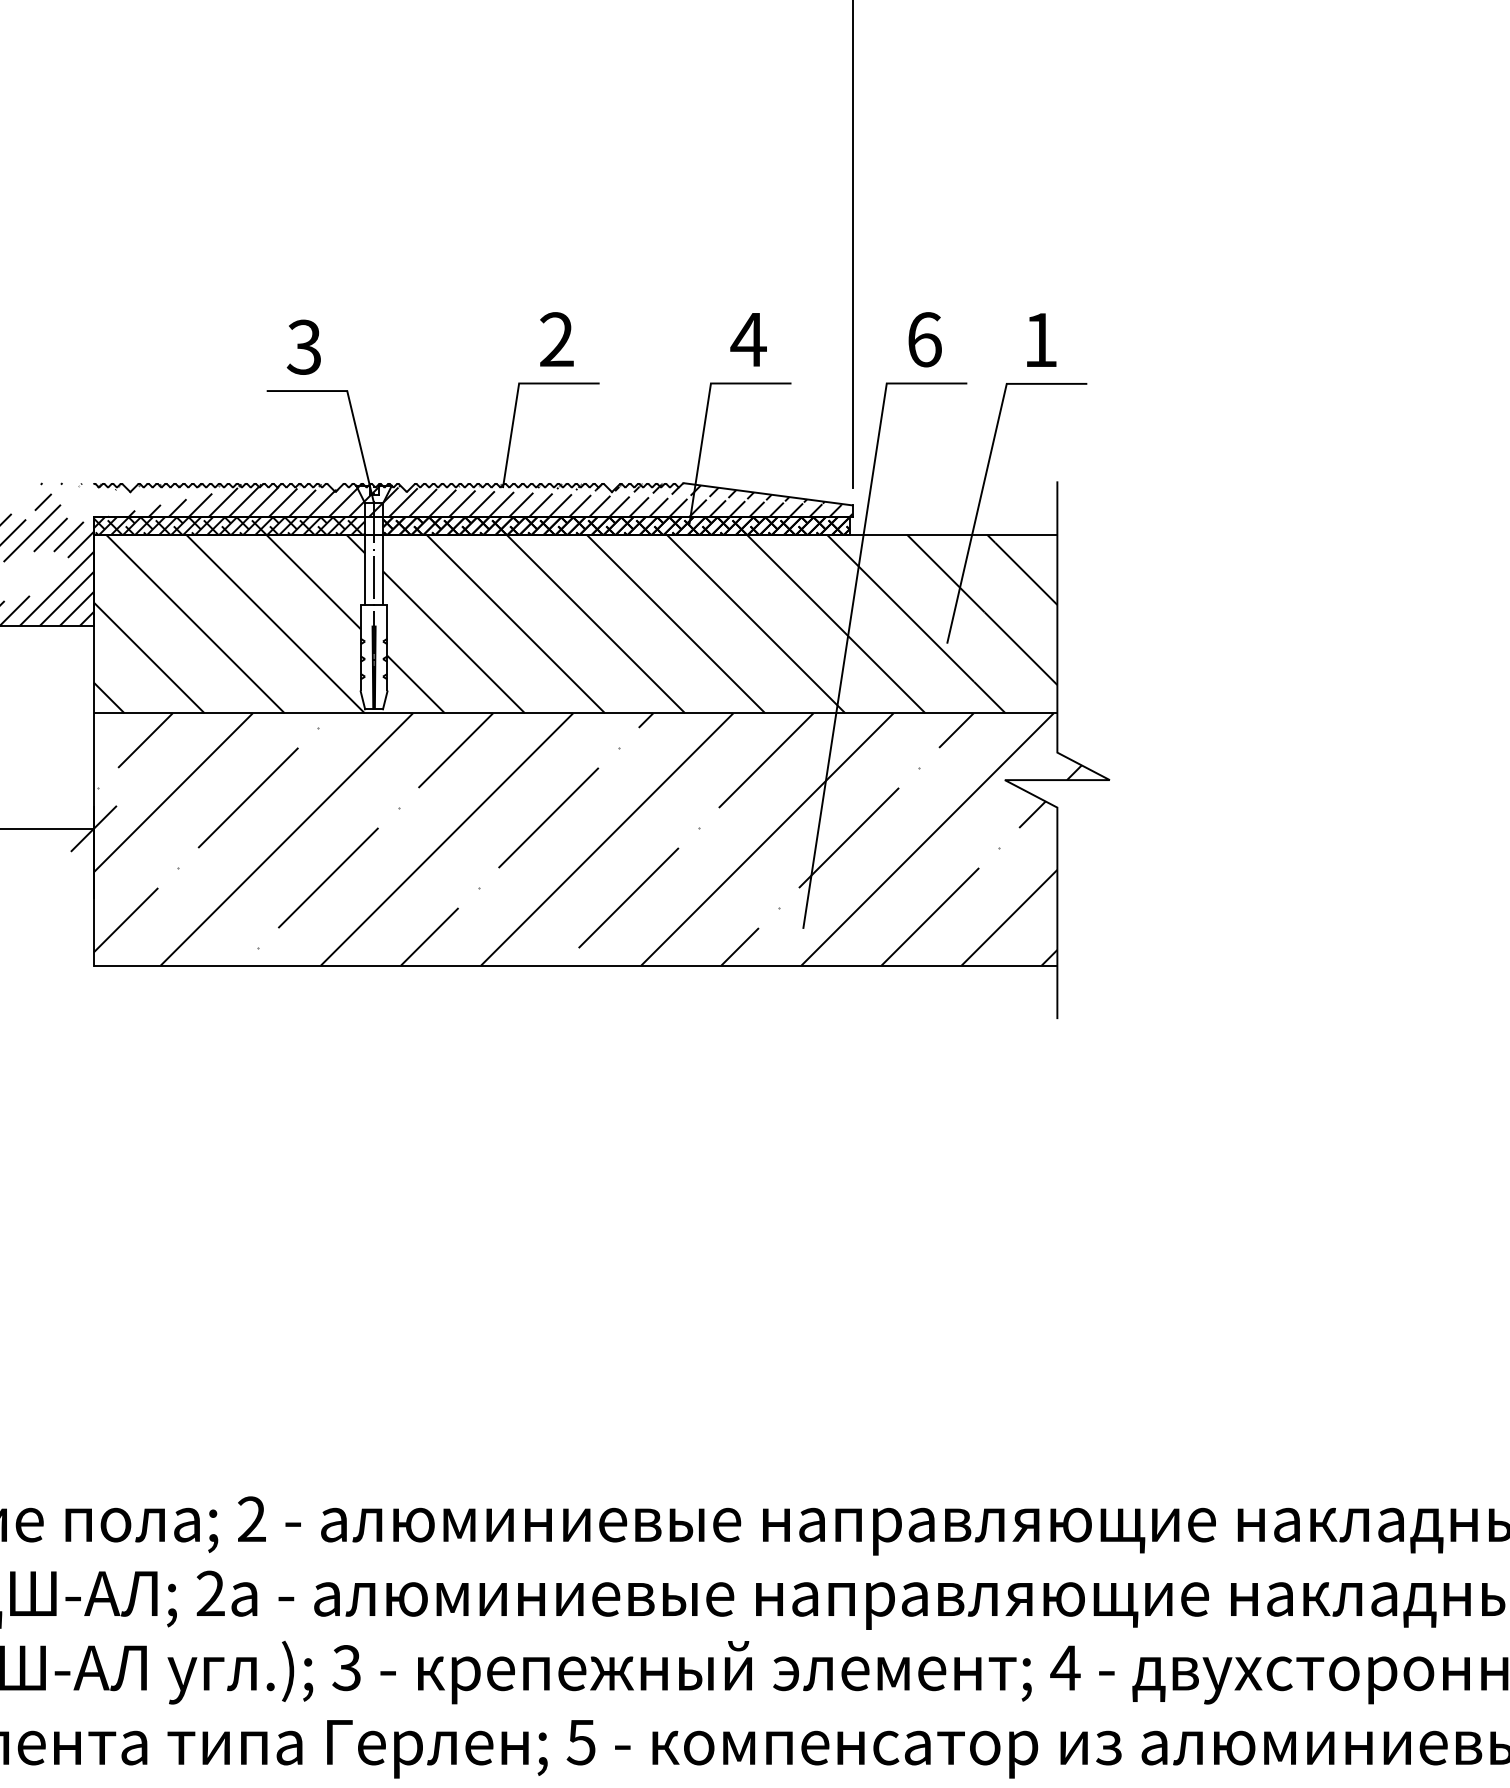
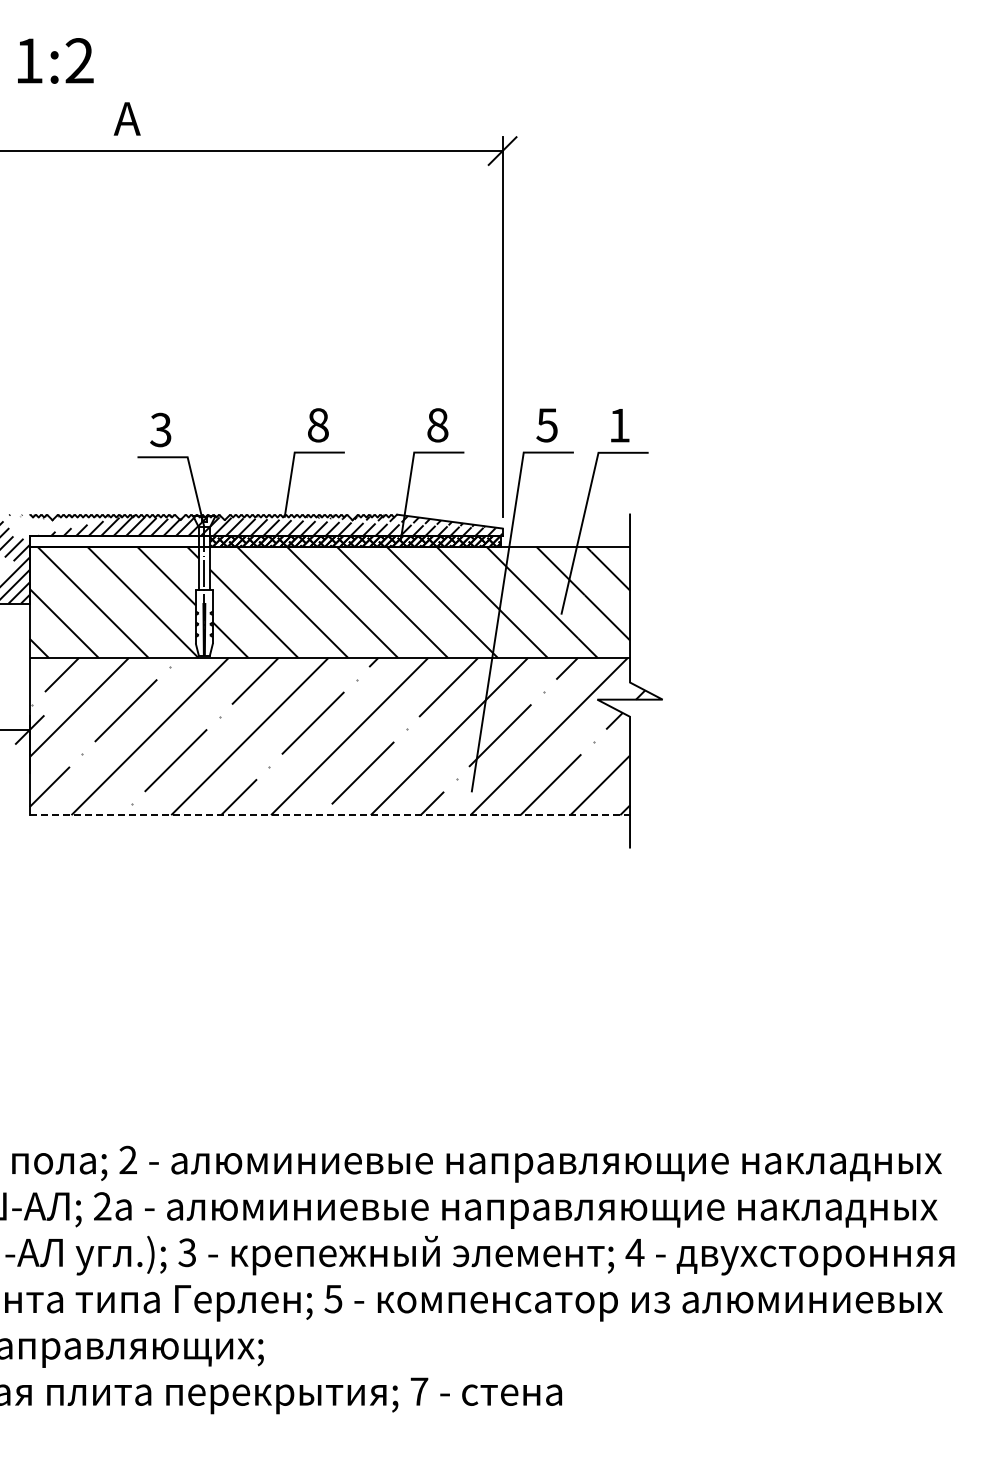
text: (555, 340) -> (317, 425), 2 -> 8
text: (748, 340) -> (437, 425), 4 -> 8
text: (924, 340) -> (547, 425), 6 -> 5
hatch: (228, 524) -> (113, 540), removed
line: (576, 966) -> (330, 815), solid -> dashed

